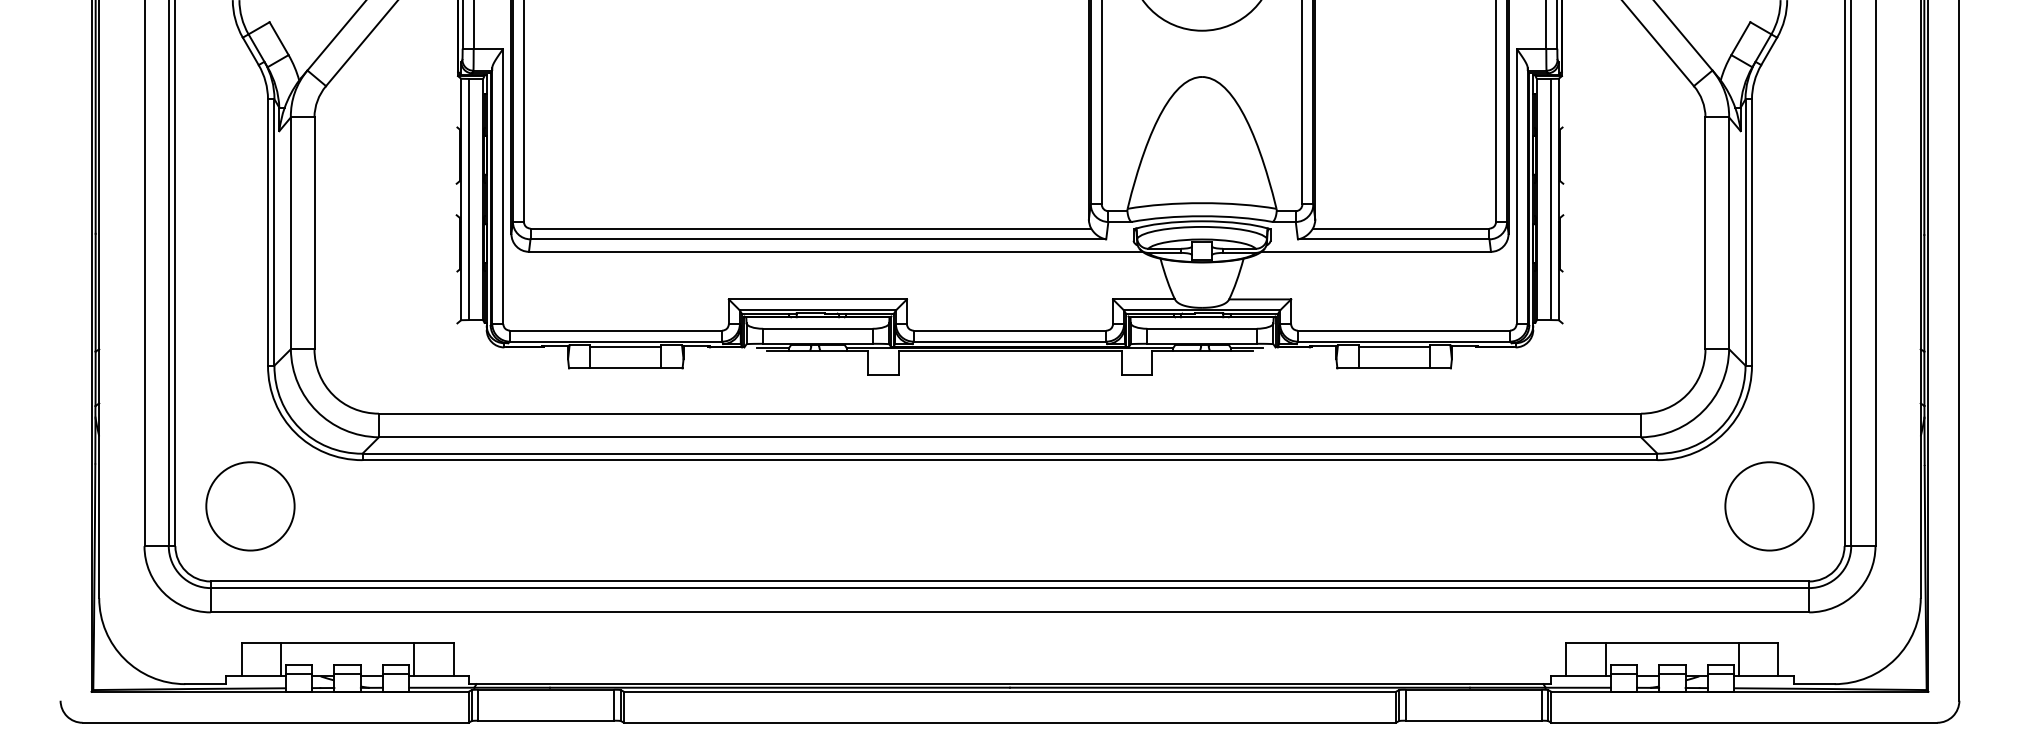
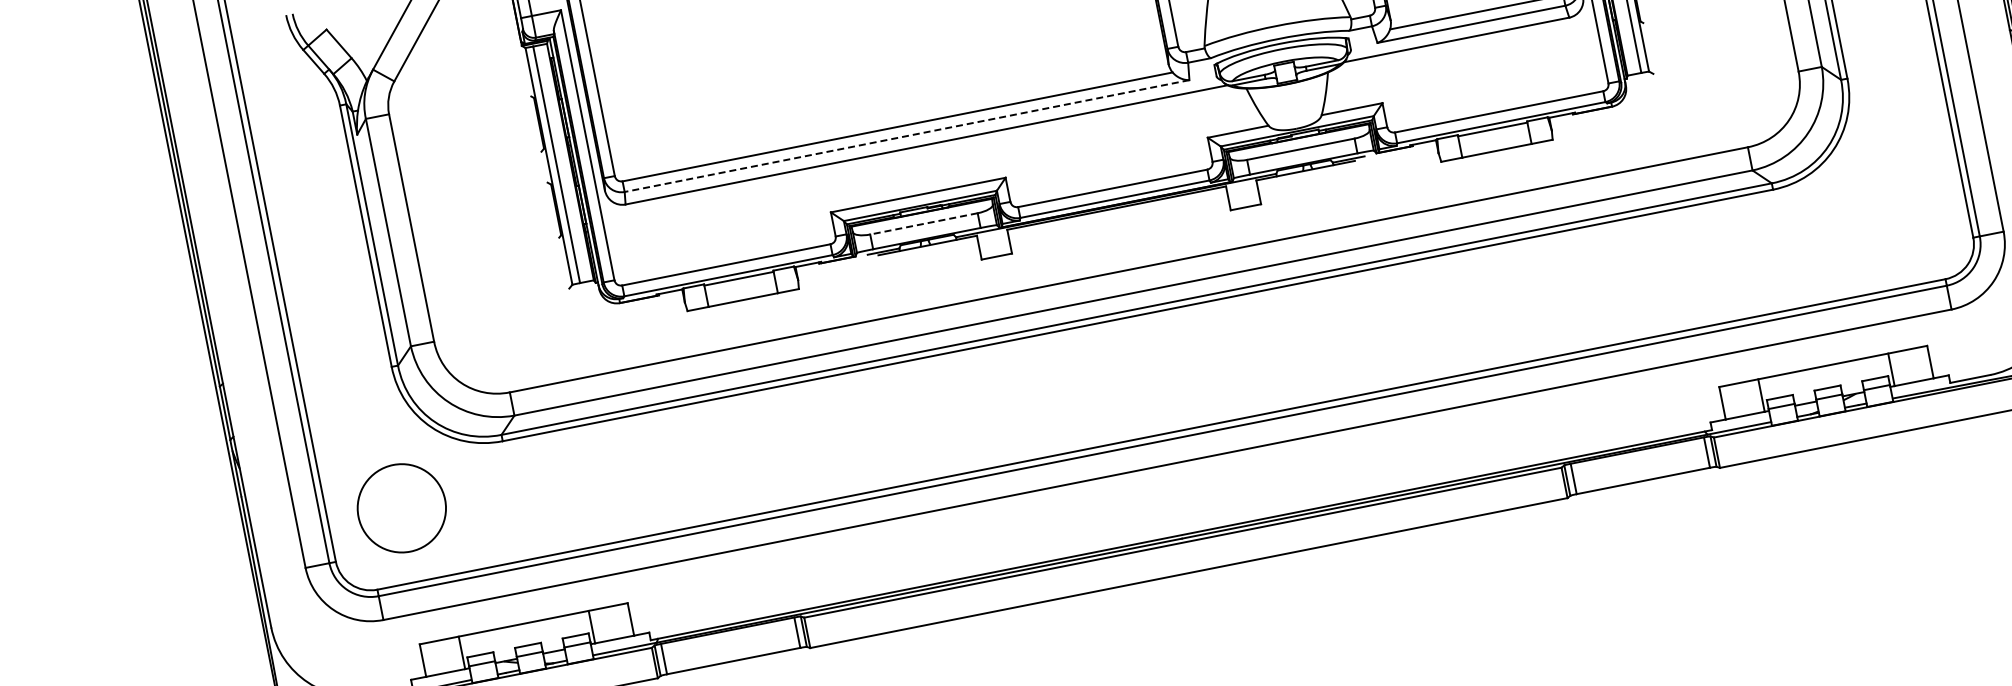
line: (818, 239) -> (907, 136), solid -> dashed
line: (817, 328) -> (923, 223), solid -> dashed
circle: (1769, 506) -> (1891, 213), removed

